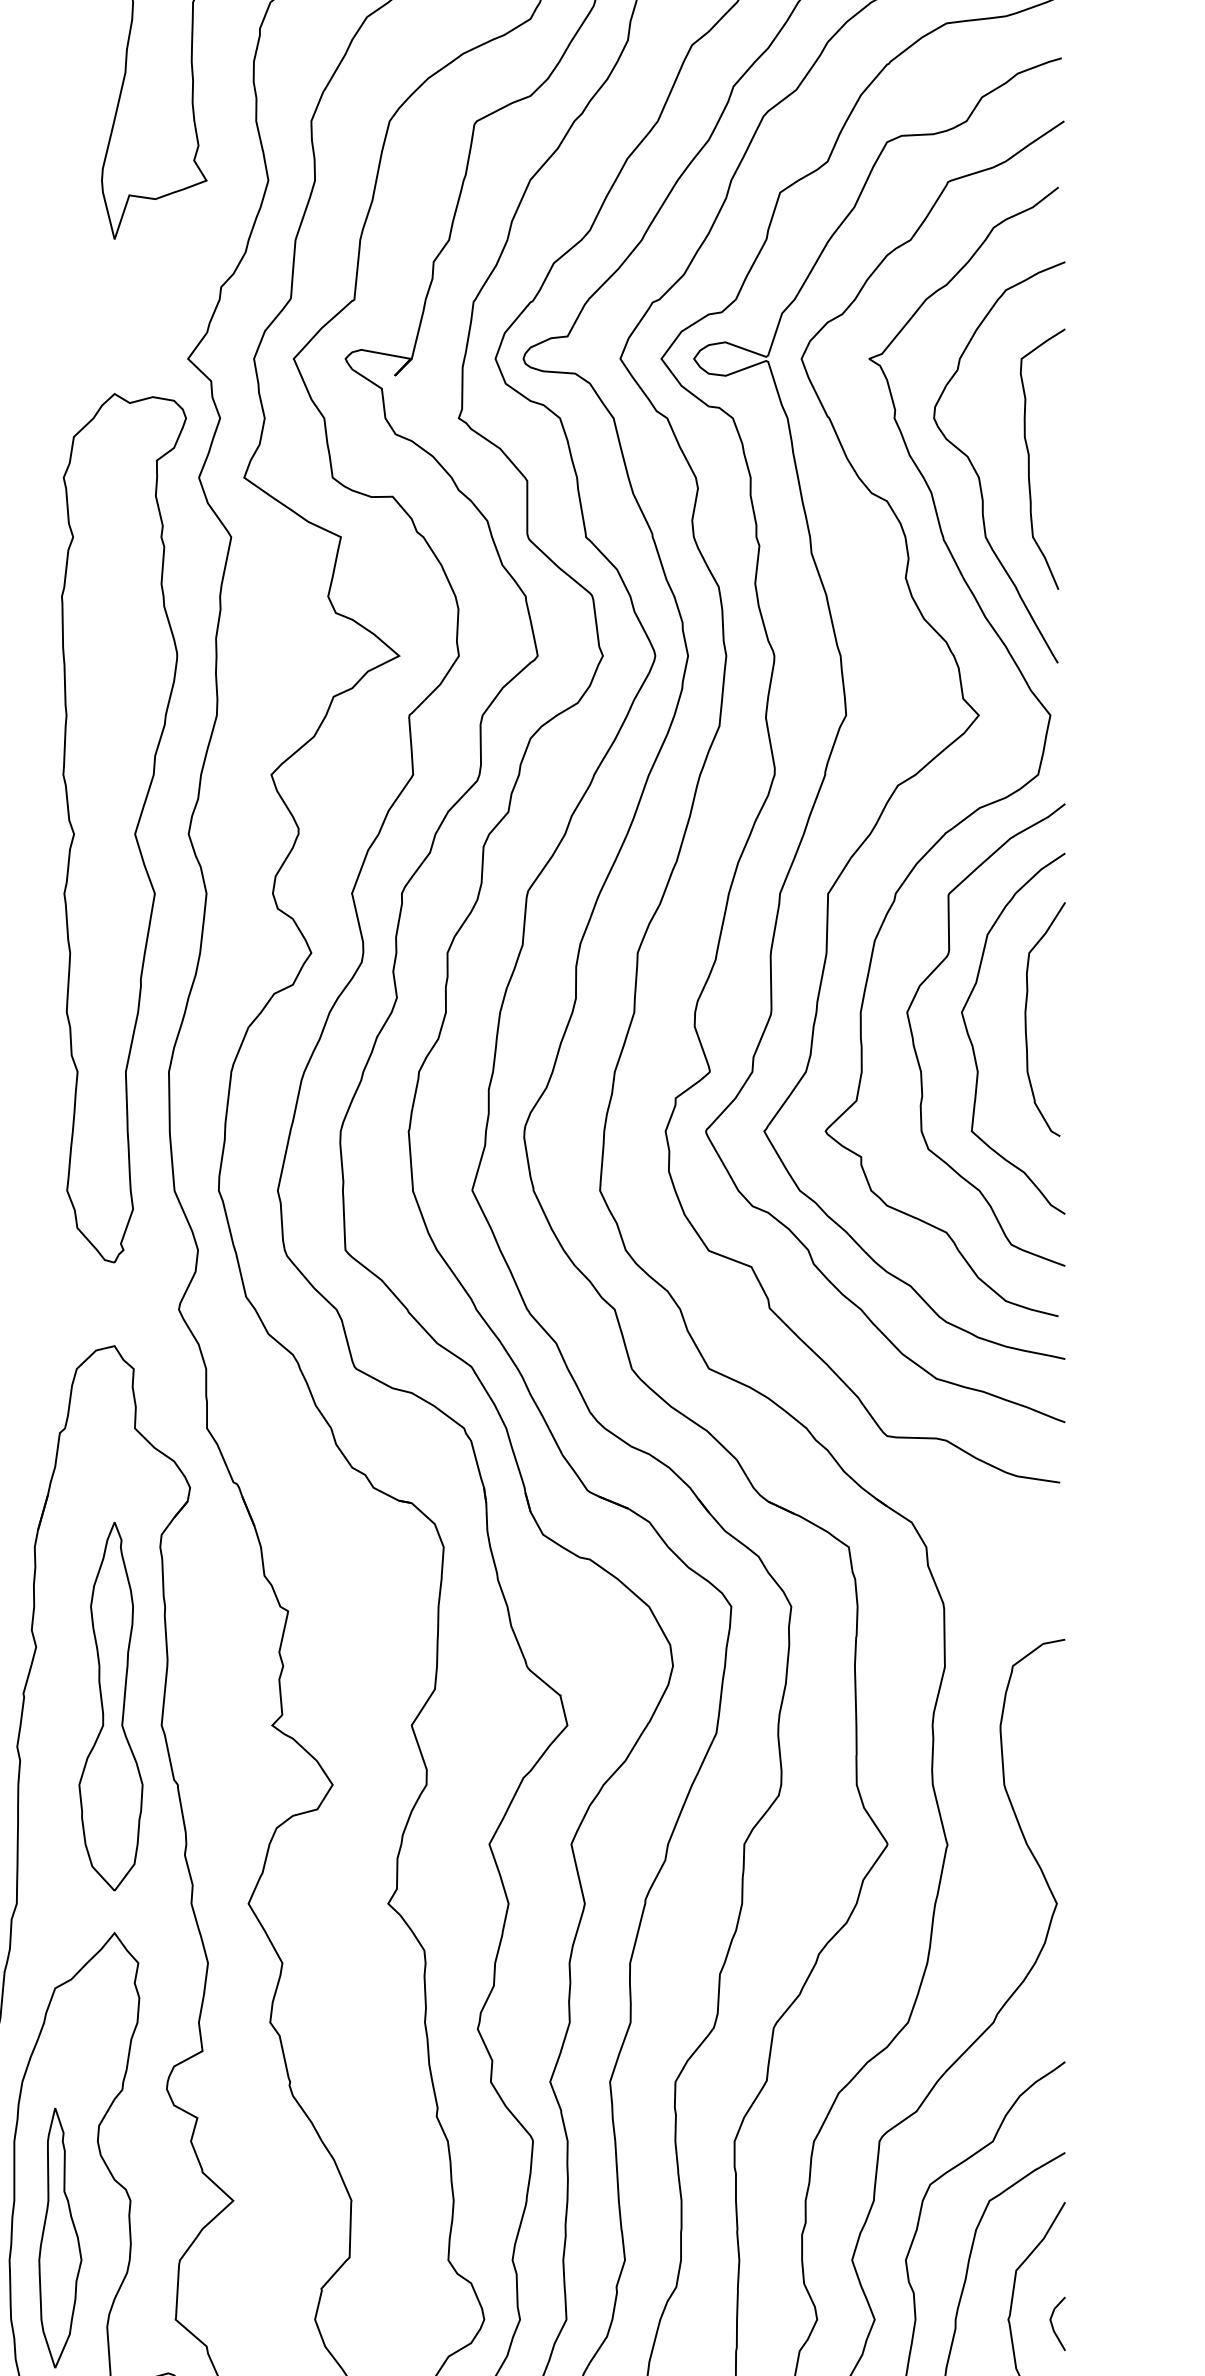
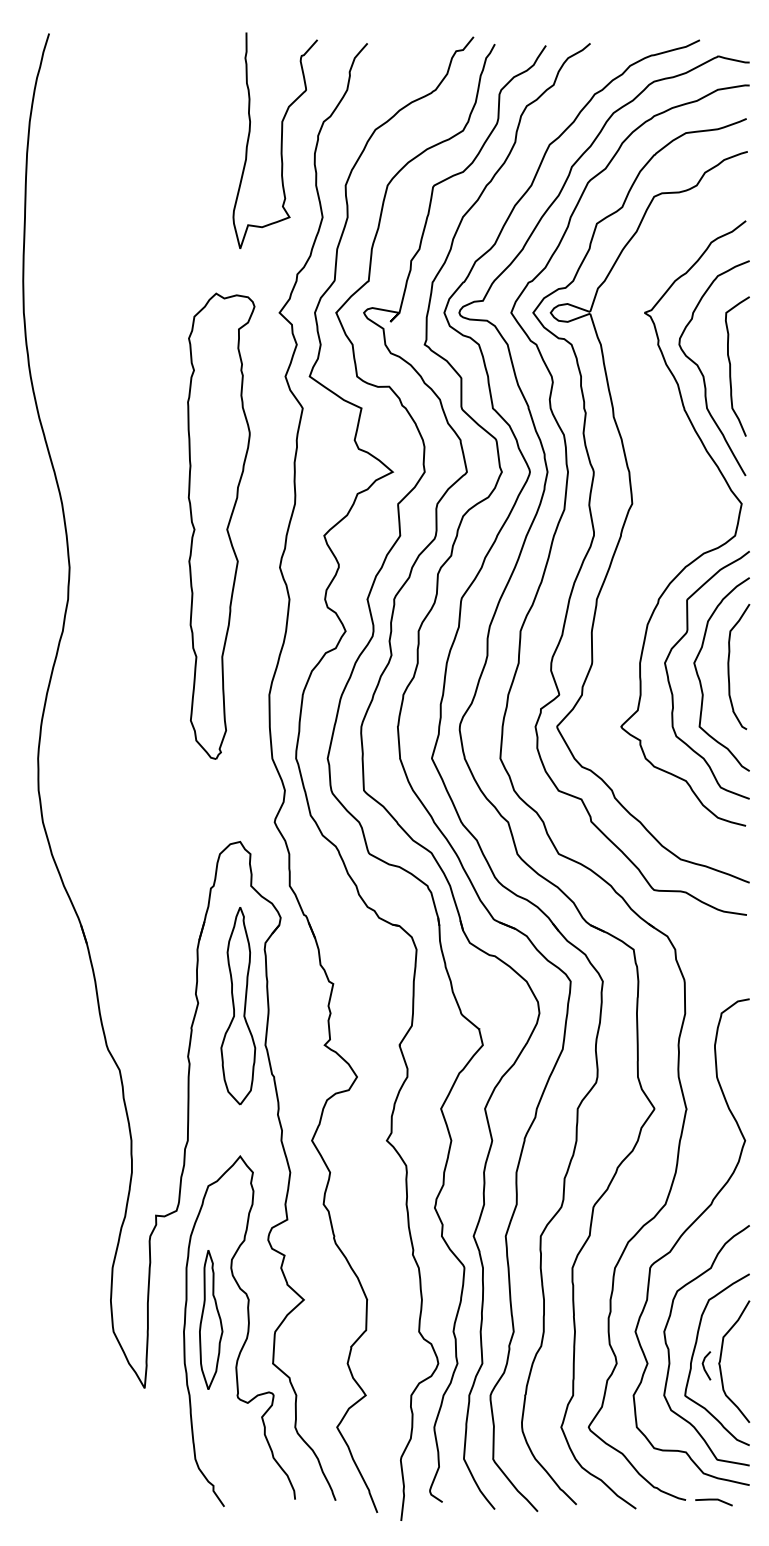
curve: (932, 757) -> (678, 526), removed
part: (124, 826) -> (221, 525), moved
part: (111, 1707) -> (238, 1006), moved
line: (1053, 2323) -> (704, 1365), moved

